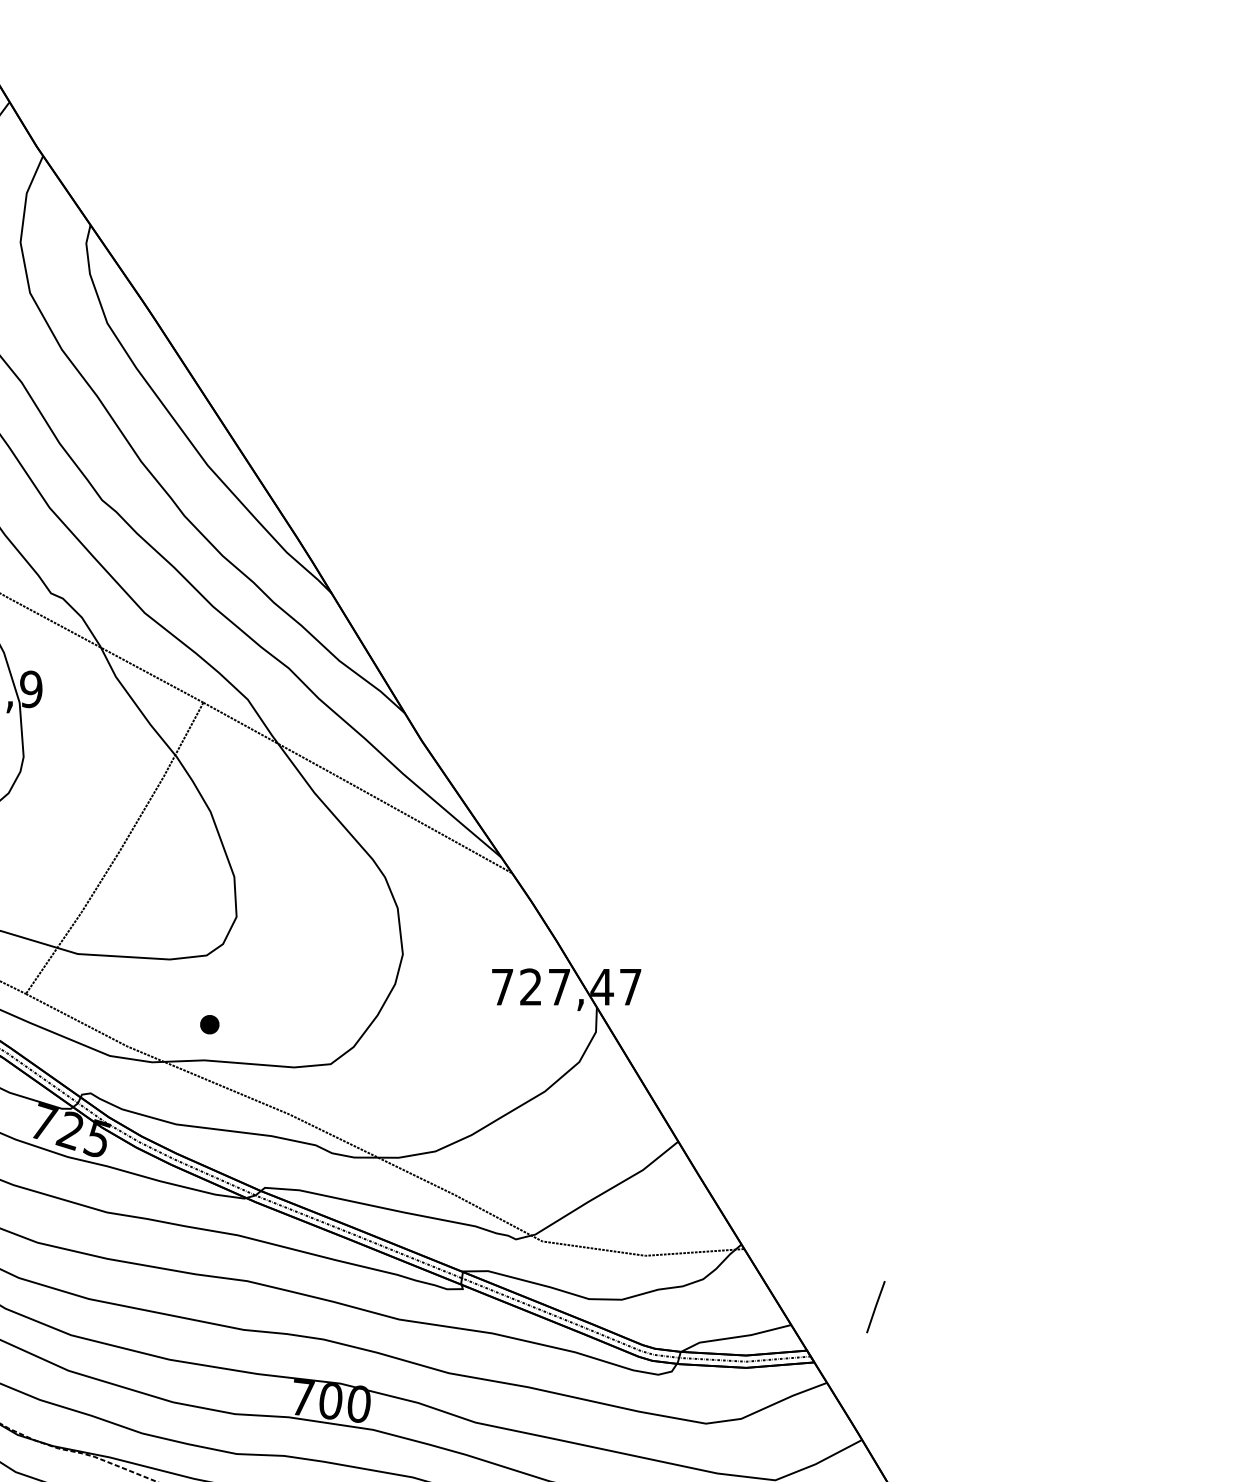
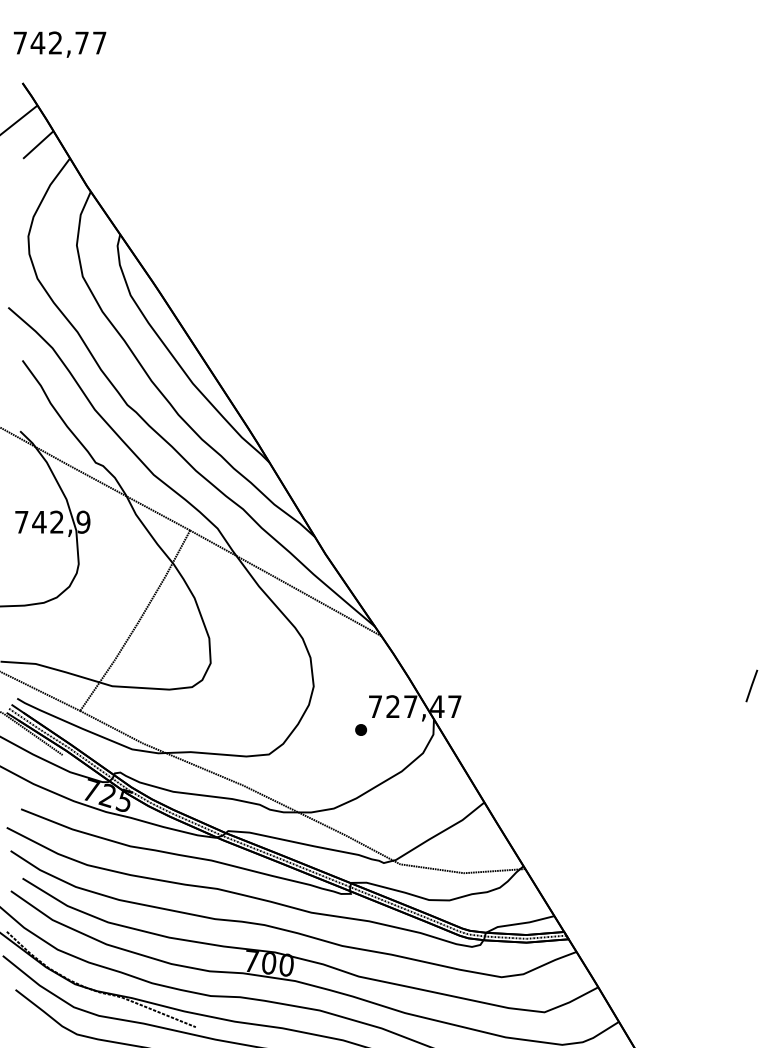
part: (210, 1023) -> (361, 729), moved
line: (875, 1306) -> (751, 685), moved

